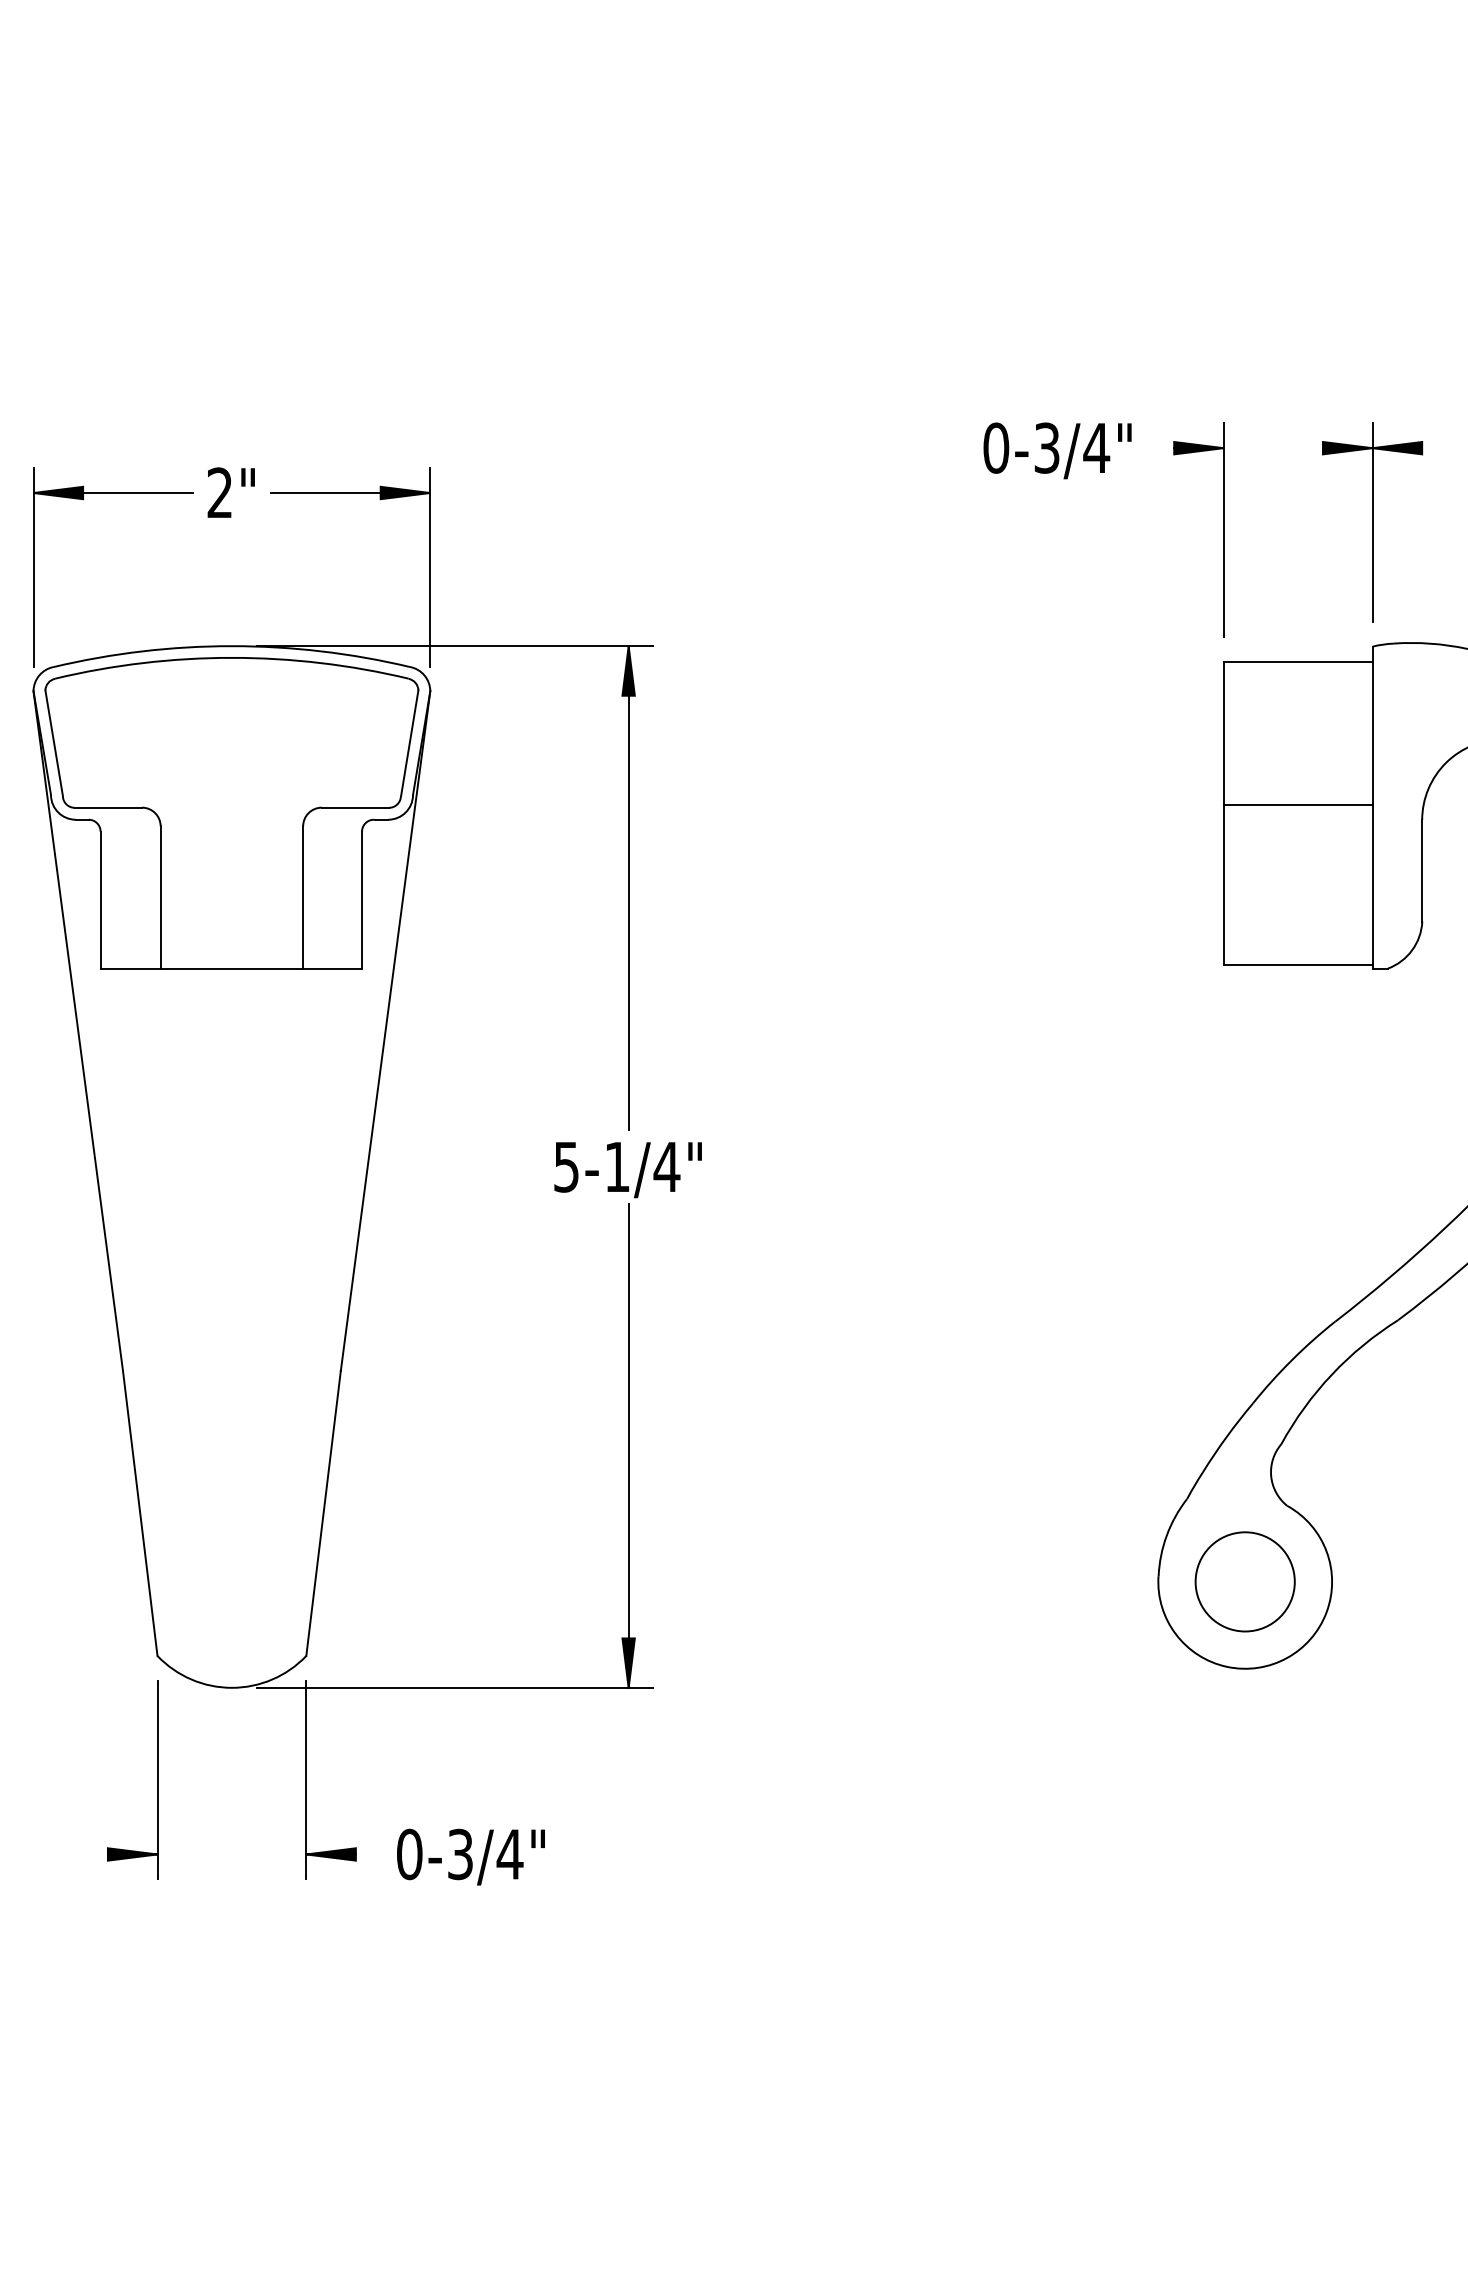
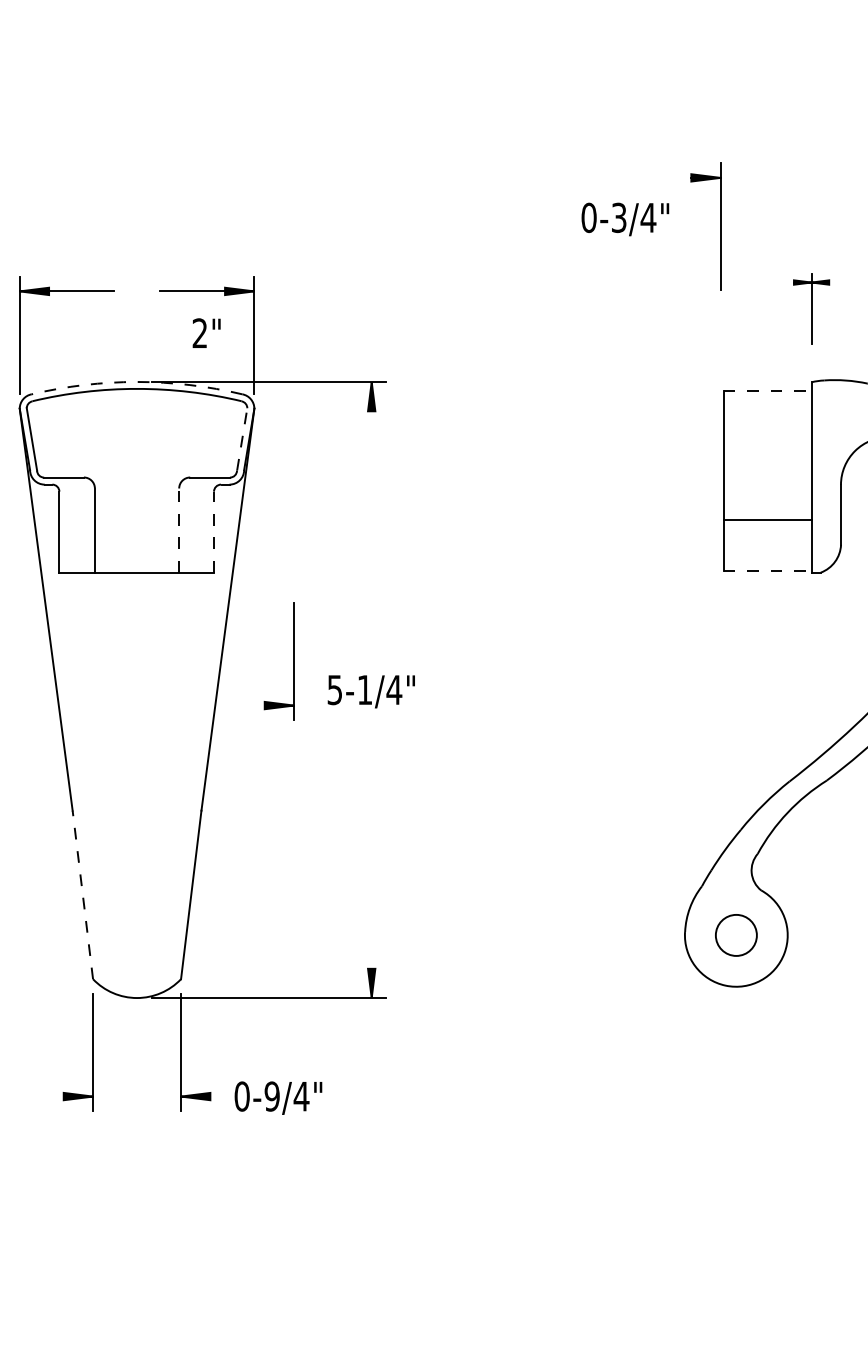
text: (1057, 450) -> (625, 219), moved
text: (230, 491) -> (206, 332), moved
part: (1372, 521) -> (811, 308), size x0.6
part: (1223, 530) -> (720, 226), moved
arc: (232, 645) -> (137, 381), solid -> dashed
line: (1297, 662) -> (767, 391), solid -> dashed
line: (410, 743) -> (242, 439), solid -> dashed
line: (1297, 804) -> (767, 519), moved
line: (628, 887) -> (371, 524), removed
line: (303, 897) -> (179, 530), solid -> dashed
line: (362, 898) -> (214, 531), solid -> dashed
line: (1297, 964) -> (767, 570), solid -> dashed
part: (496, 1118) -> (293, 661), added
line: (628, 1446) -> (371, 855), removed
line: (139, 1512) -> (82, 894), solid -> dashed
circle: (1245, 1582) -> (736, 935), size x0.7
text: (459, 1854) -> (271, 1096), 0-3/4" -> 0-9/4"

